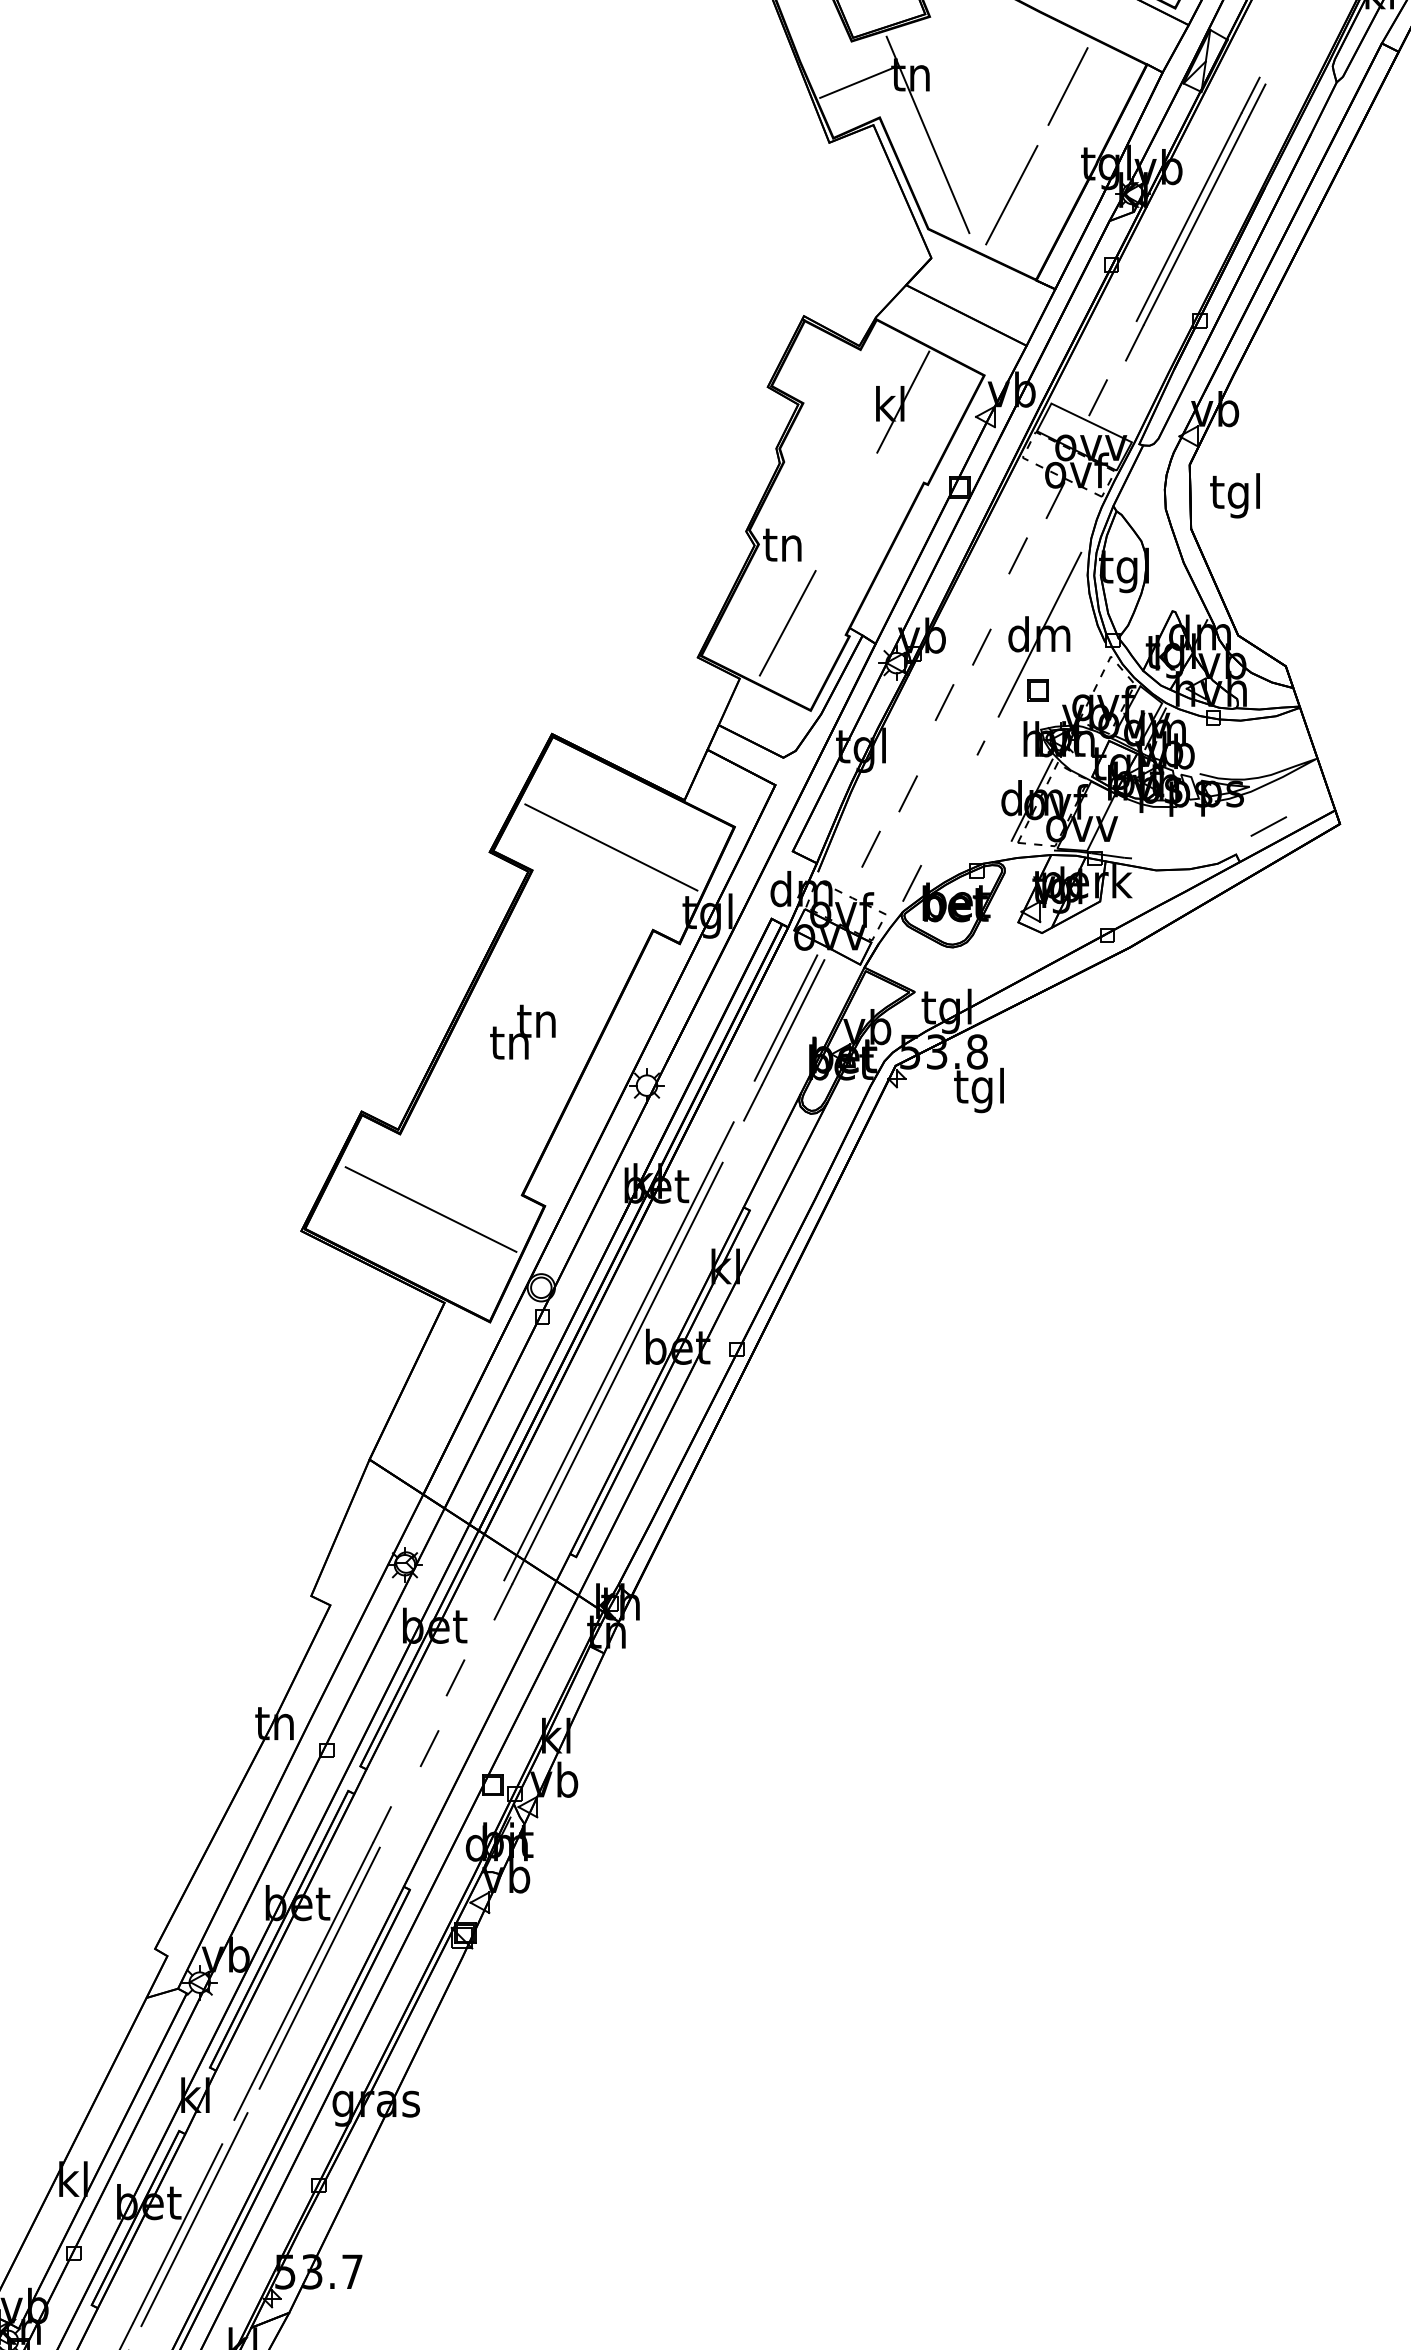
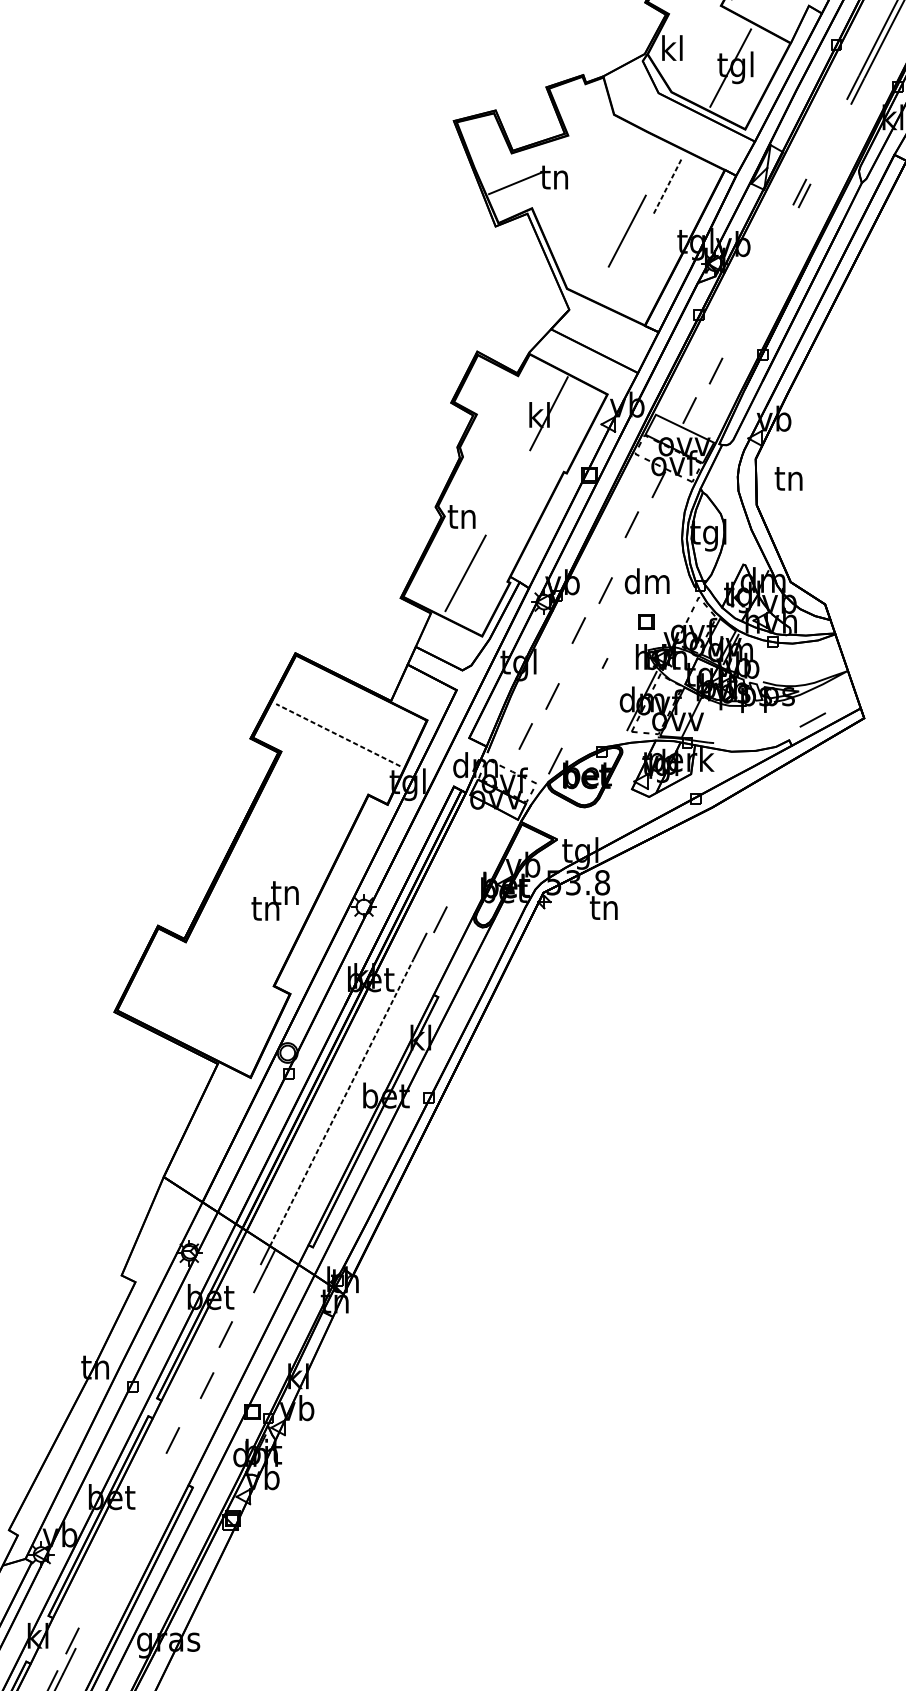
line: (1068, 86) -> (668, 185), solid -> dashed
line: (927, 134) -> (566, 220), removed
line: (1011, 195) -> (627, 231), moved
line: (1188, 217) -> (754, 280), removed
line: (1195, 220) -> (759, 282), removed
text: (1234, 495) -> (788, 481), tgl -> tn
line: (1039, 634) -> (647, 581), removed
line: (610, 847) -> (337, 735), solid -> dashed
line: (785, 1017) -> (463, 857), removed
line: (793, 1022) -> (469, 861), removed
text: (522, 1031) -> (274, 900), moved
text: (978, 1090) -> (603, 910), tgl -> tn
line: (430, 1209) -> (207, 996), removed
line: (616, 1356) -> (342, 1102), solid -> dashed
line: (623, 1361) -> (347, 1106), removed
line: (312, 1963) -> (122, 1540), removed
line: (319, 1967) -> (127, 1543), removed

